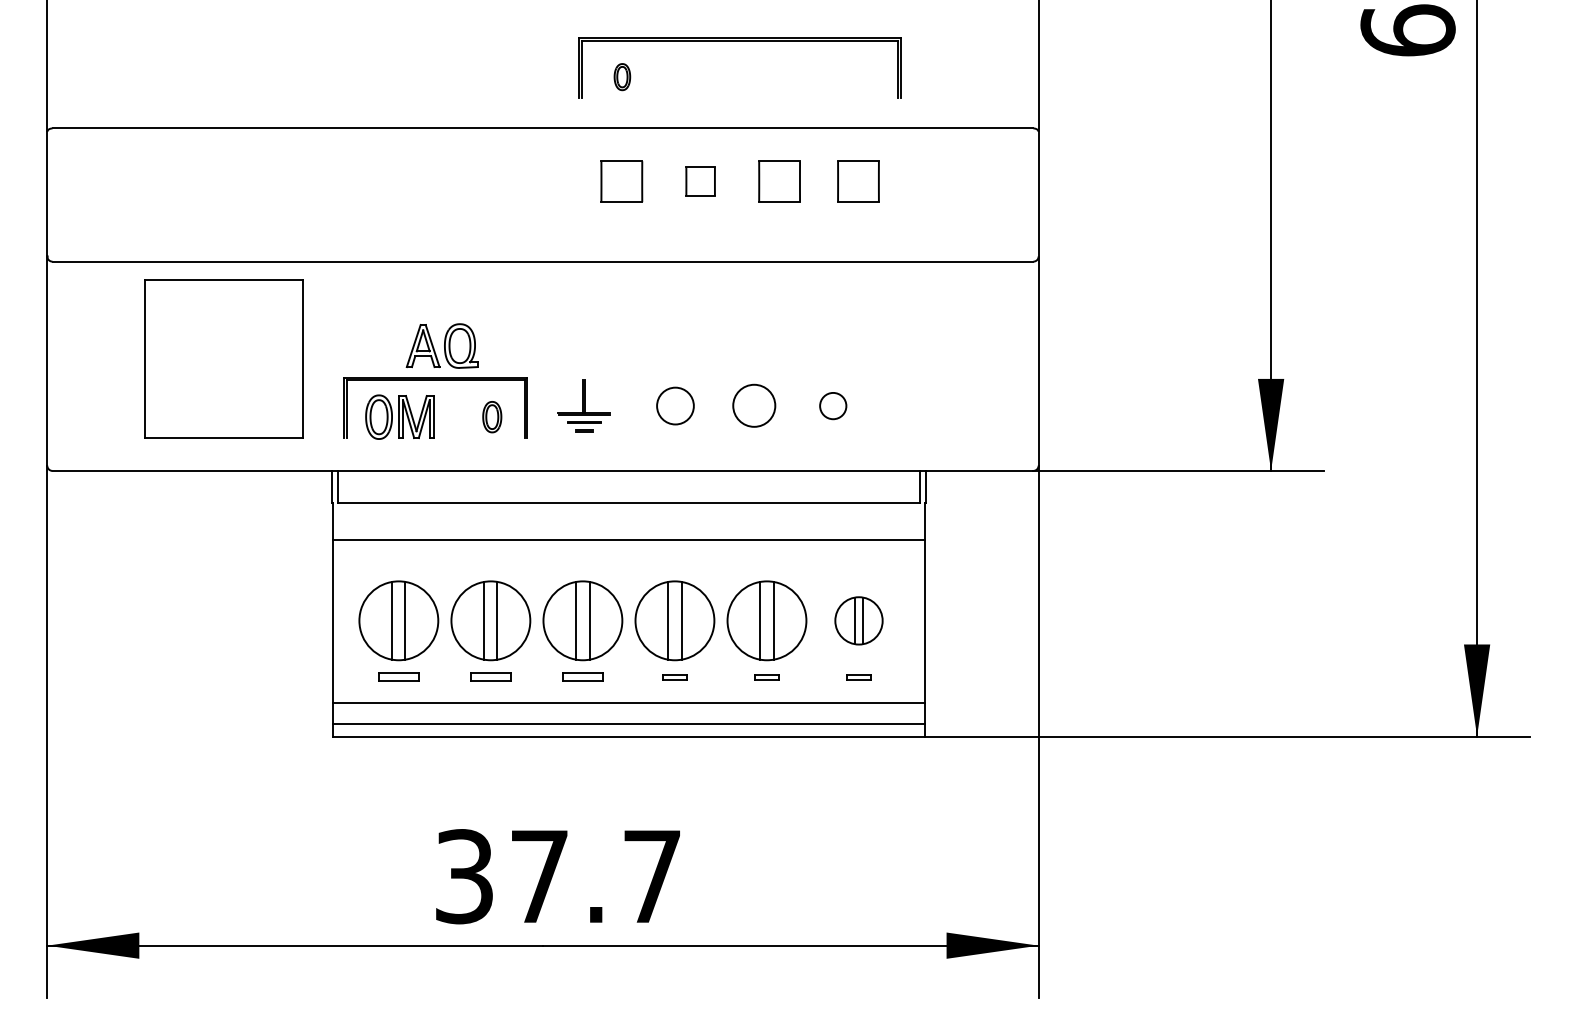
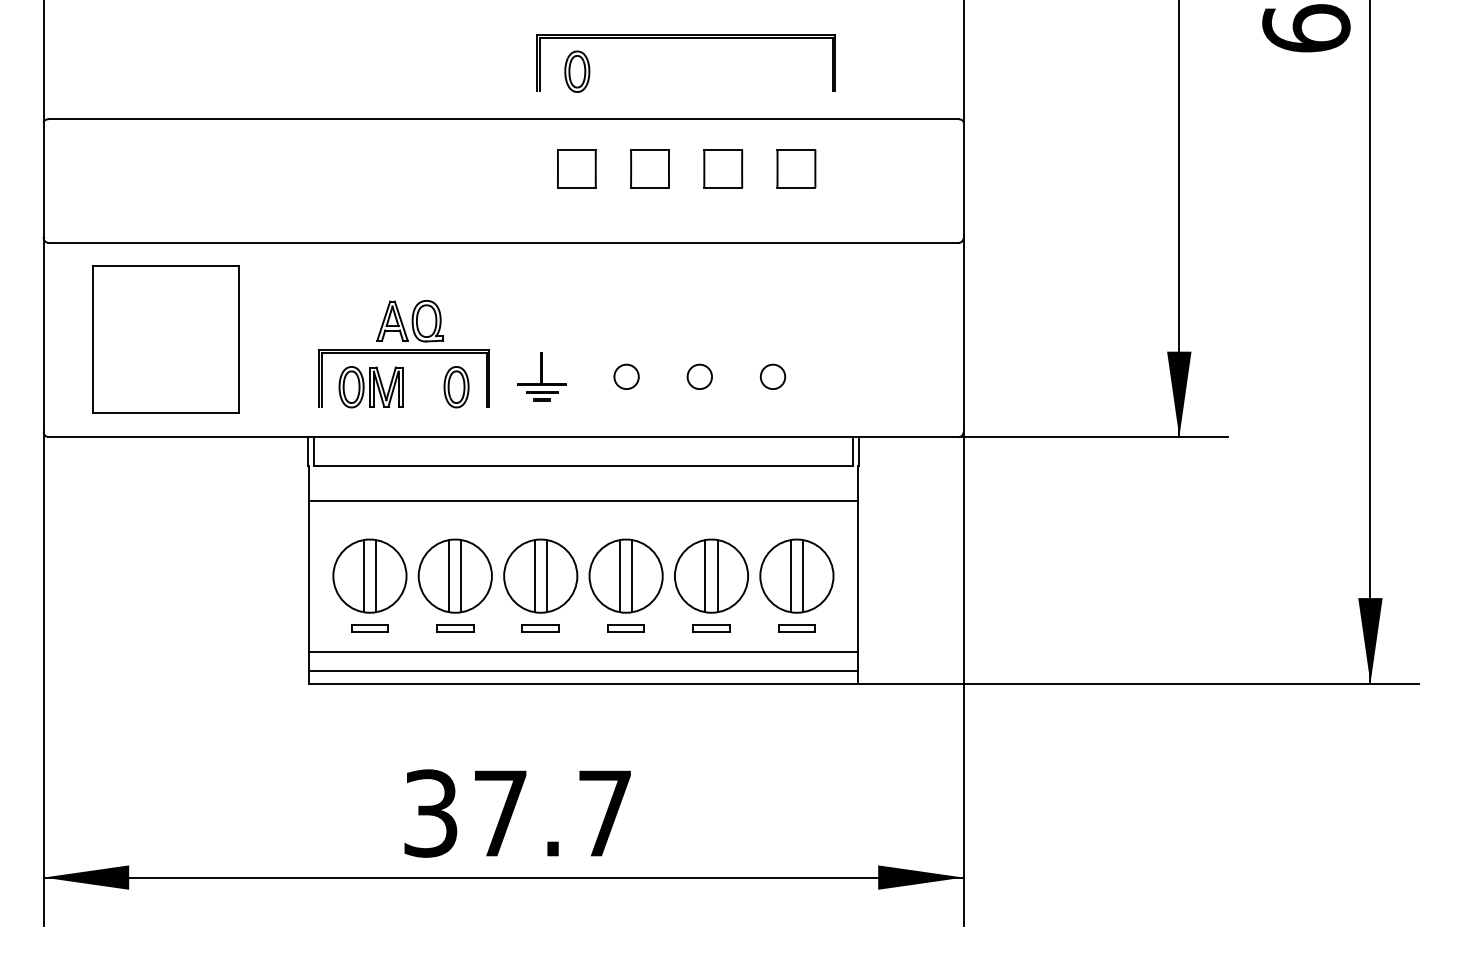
part: (622, 76) -> (577, 71), size x1.67
part: (700, 181) -> (649, 168), size x1.43
part: (223, 358) -> (165, 339), moved
circle: (675, 405) -> (626, 376), size x0.71
circle: (754, 406) -> (699, 377), size x0.62
part: (492, 416) -> (456, 386), size x1.43
part: (858, 620) -> (796, 575), size x1.67
part: (674, 676) -> (625, 627), size x1.67
part: (766, 676) -> (711, 627), size x1.67
part: (858, 676) -> (796, 627), size x1.67

